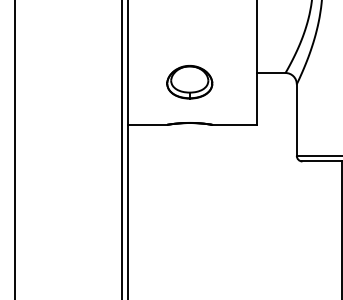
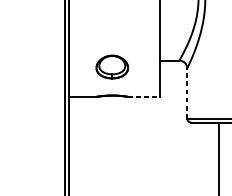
line: (296, 120) -> (187, 93), solid -> dashed
line: (234, 124) -> (143, 96), solid -> dashed

